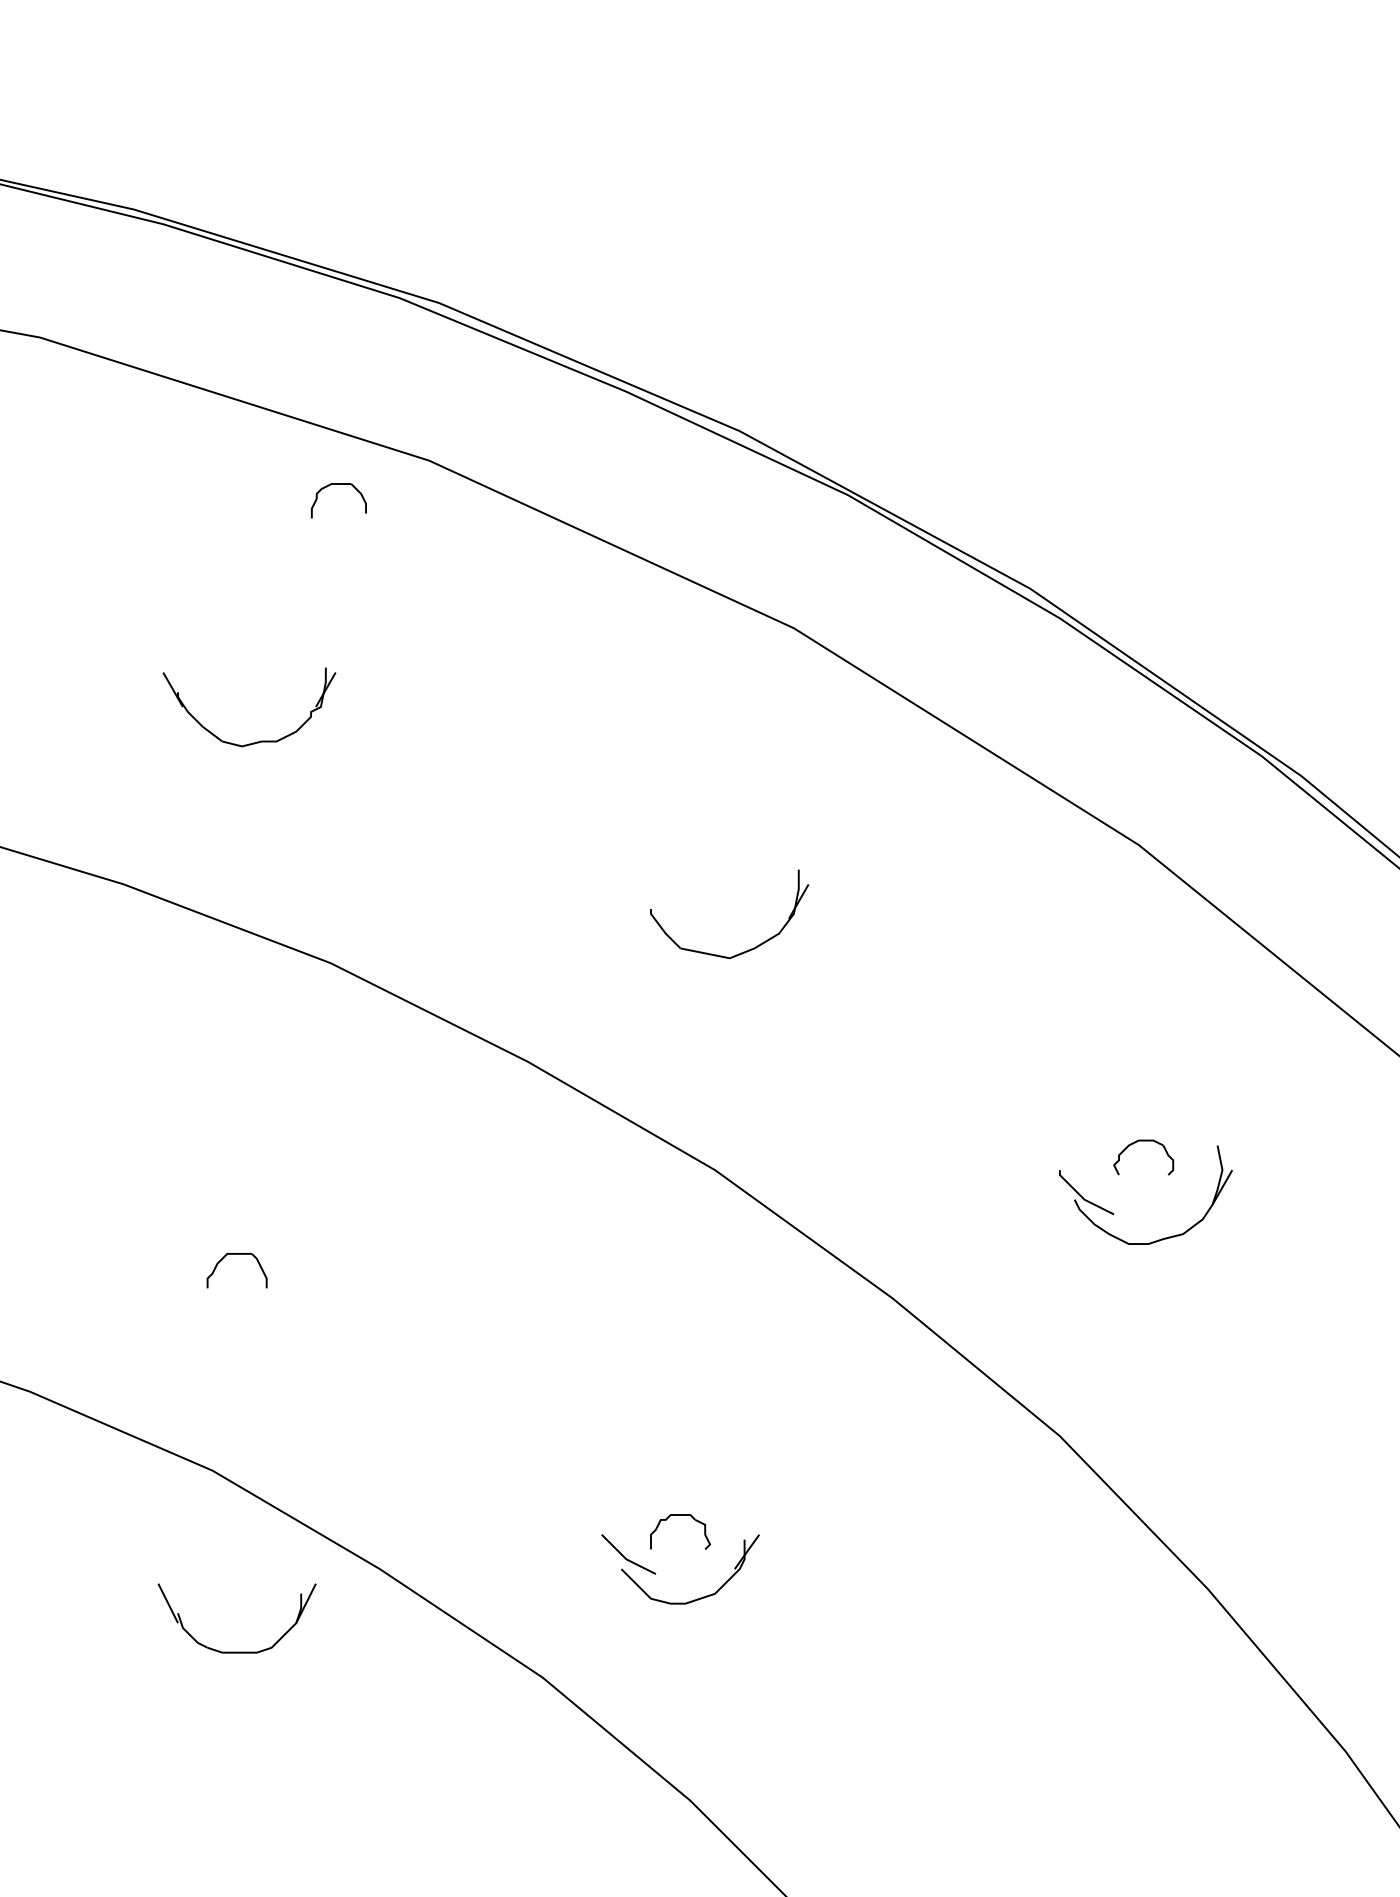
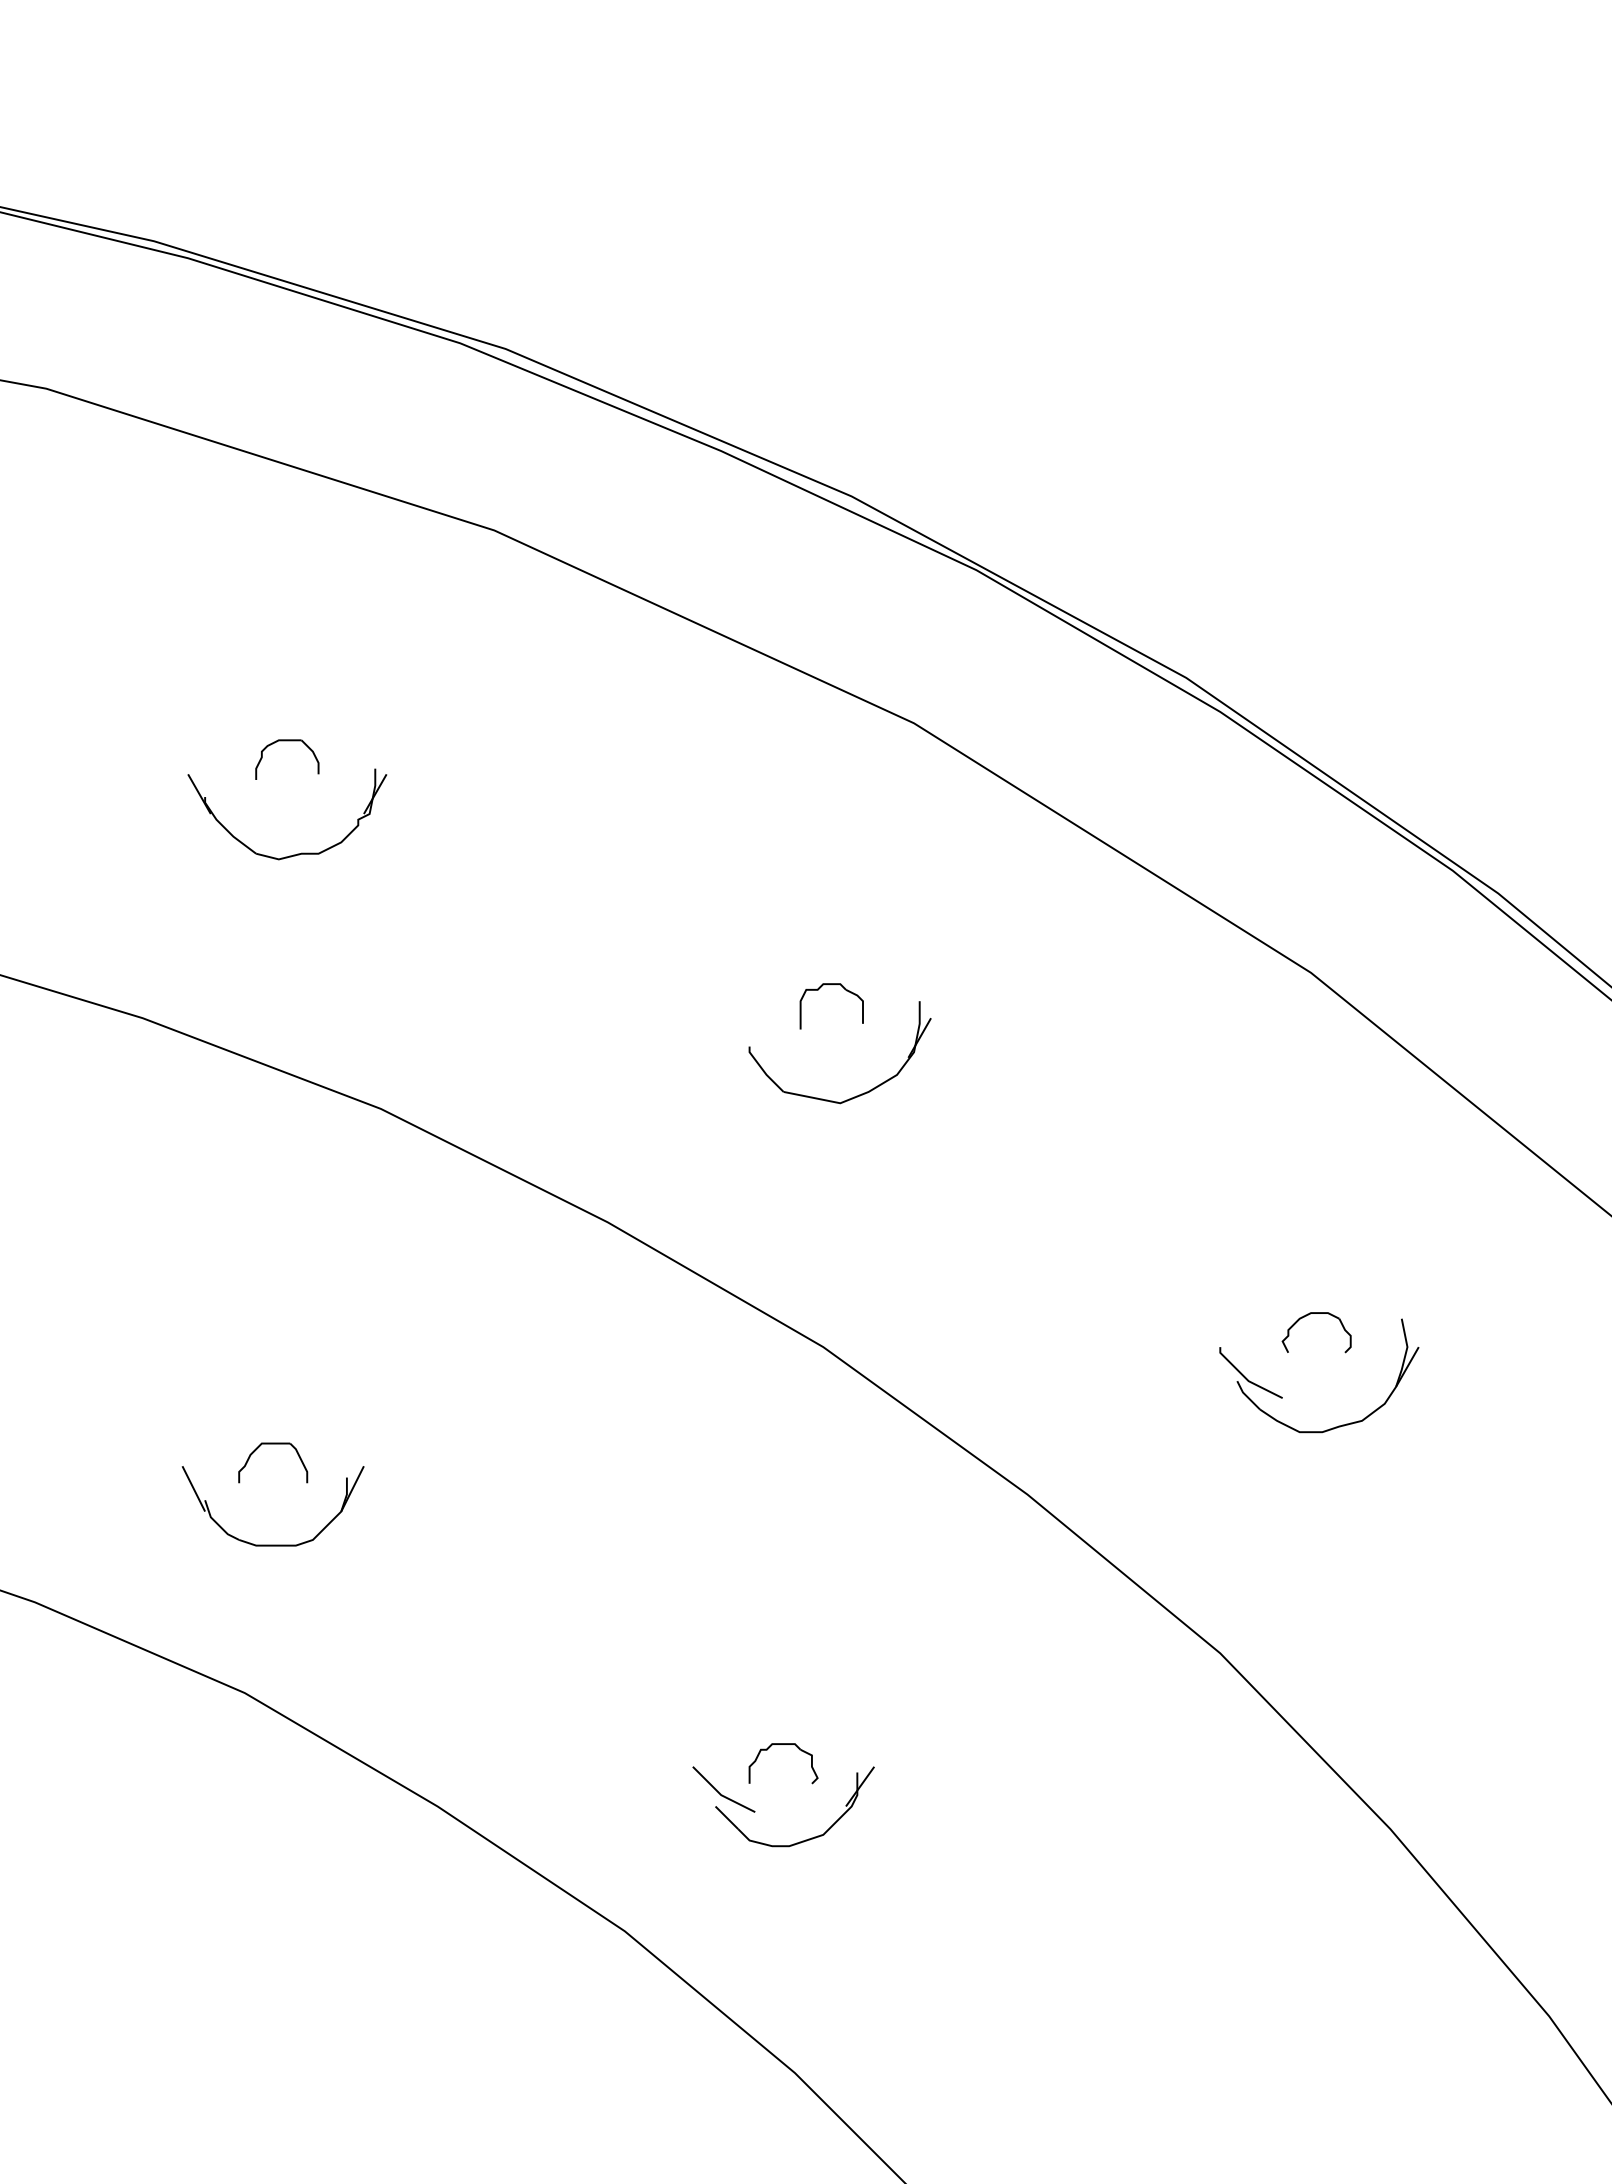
part: (339, 485) -> (287, 741), moved
part: (710, 860) -> (818, 990), added
part: (236, 1651) -> (272, 1544), moved

